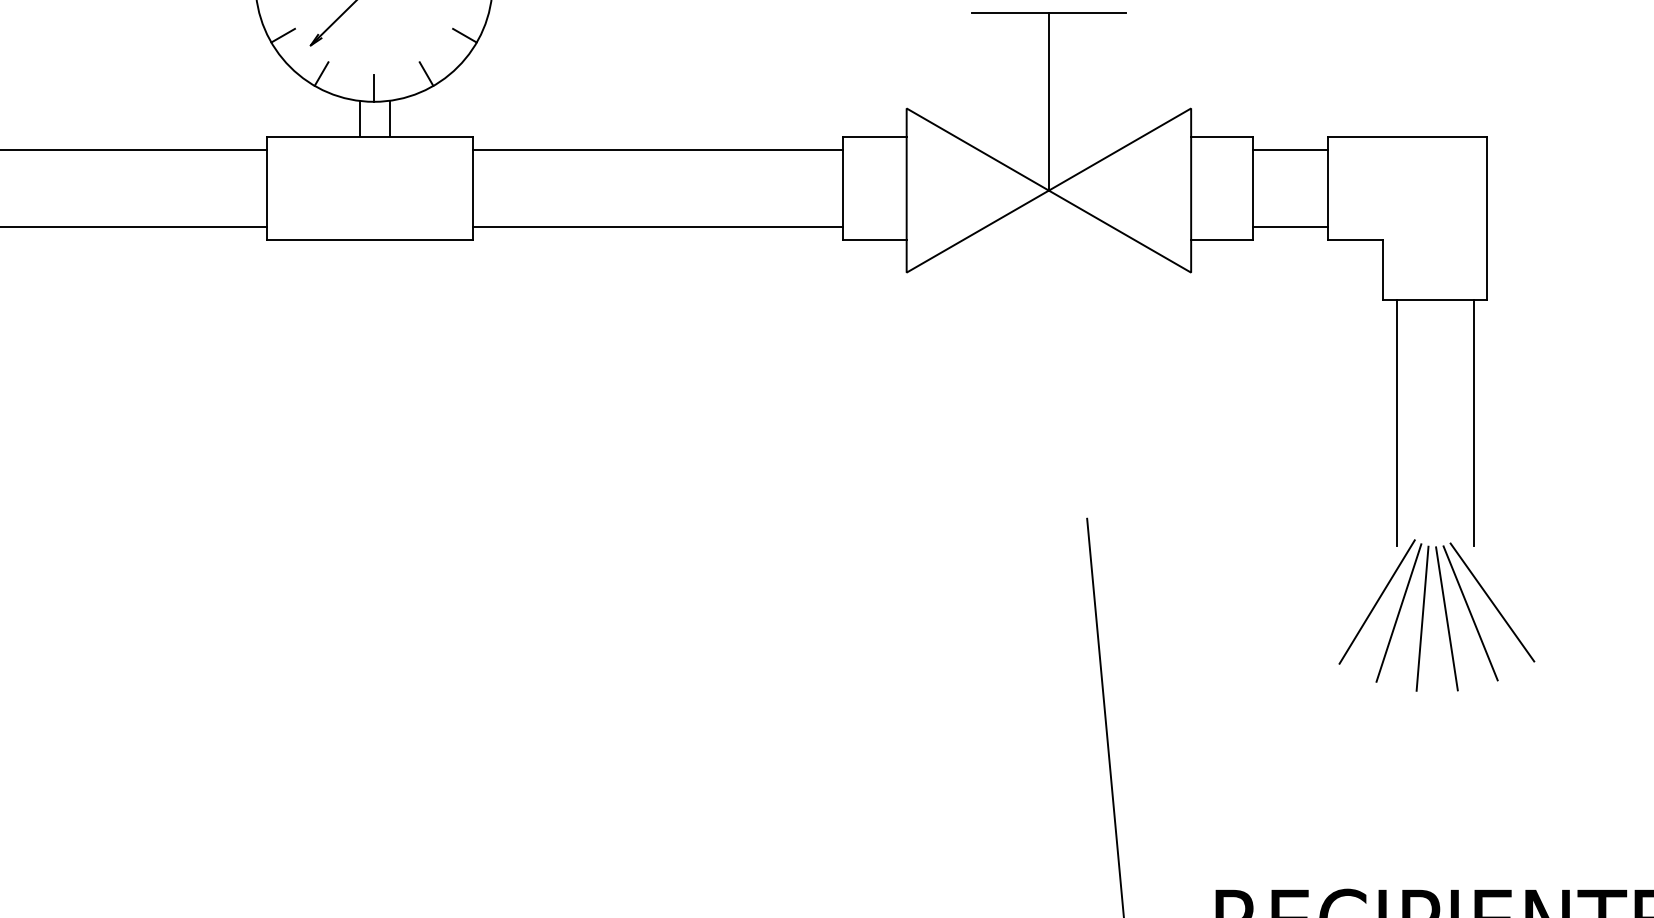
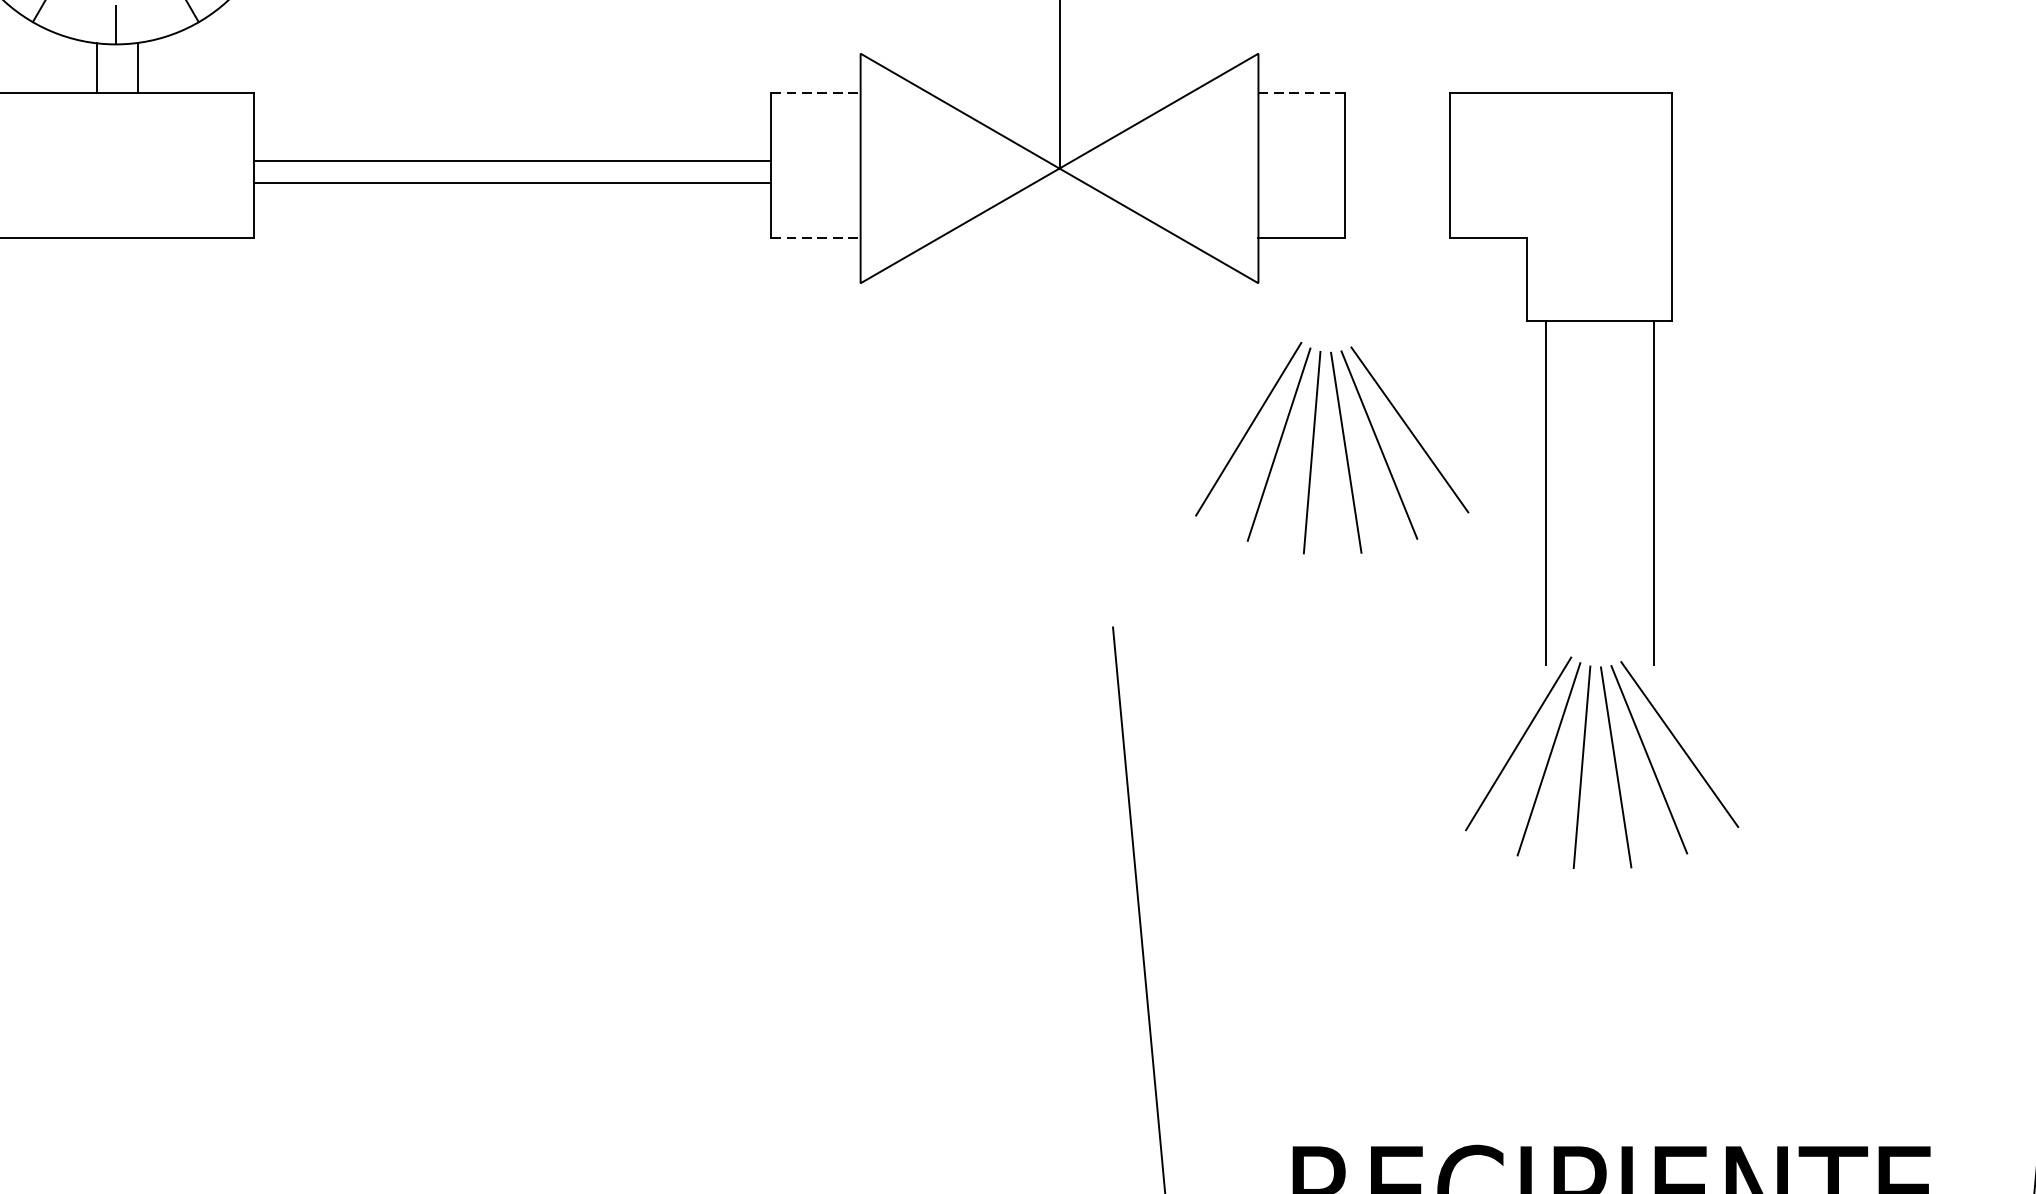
line: (874, 136) -> (815, 92), solid -> dashed
line: (1222, 136) -> (1302, 92), solid -> dashed
line: (657, 150) -> (512, 183), moved
line: (1289, 150) -> (1395, 112), removed
line: (657, 227) -> (512, 161), moved
line: (1289, 227) -> (1395, 220), removed
line: (874, 240) -> (815, 238), solid -> dashed
part: (1251, 386) -> (1342, 442), added

